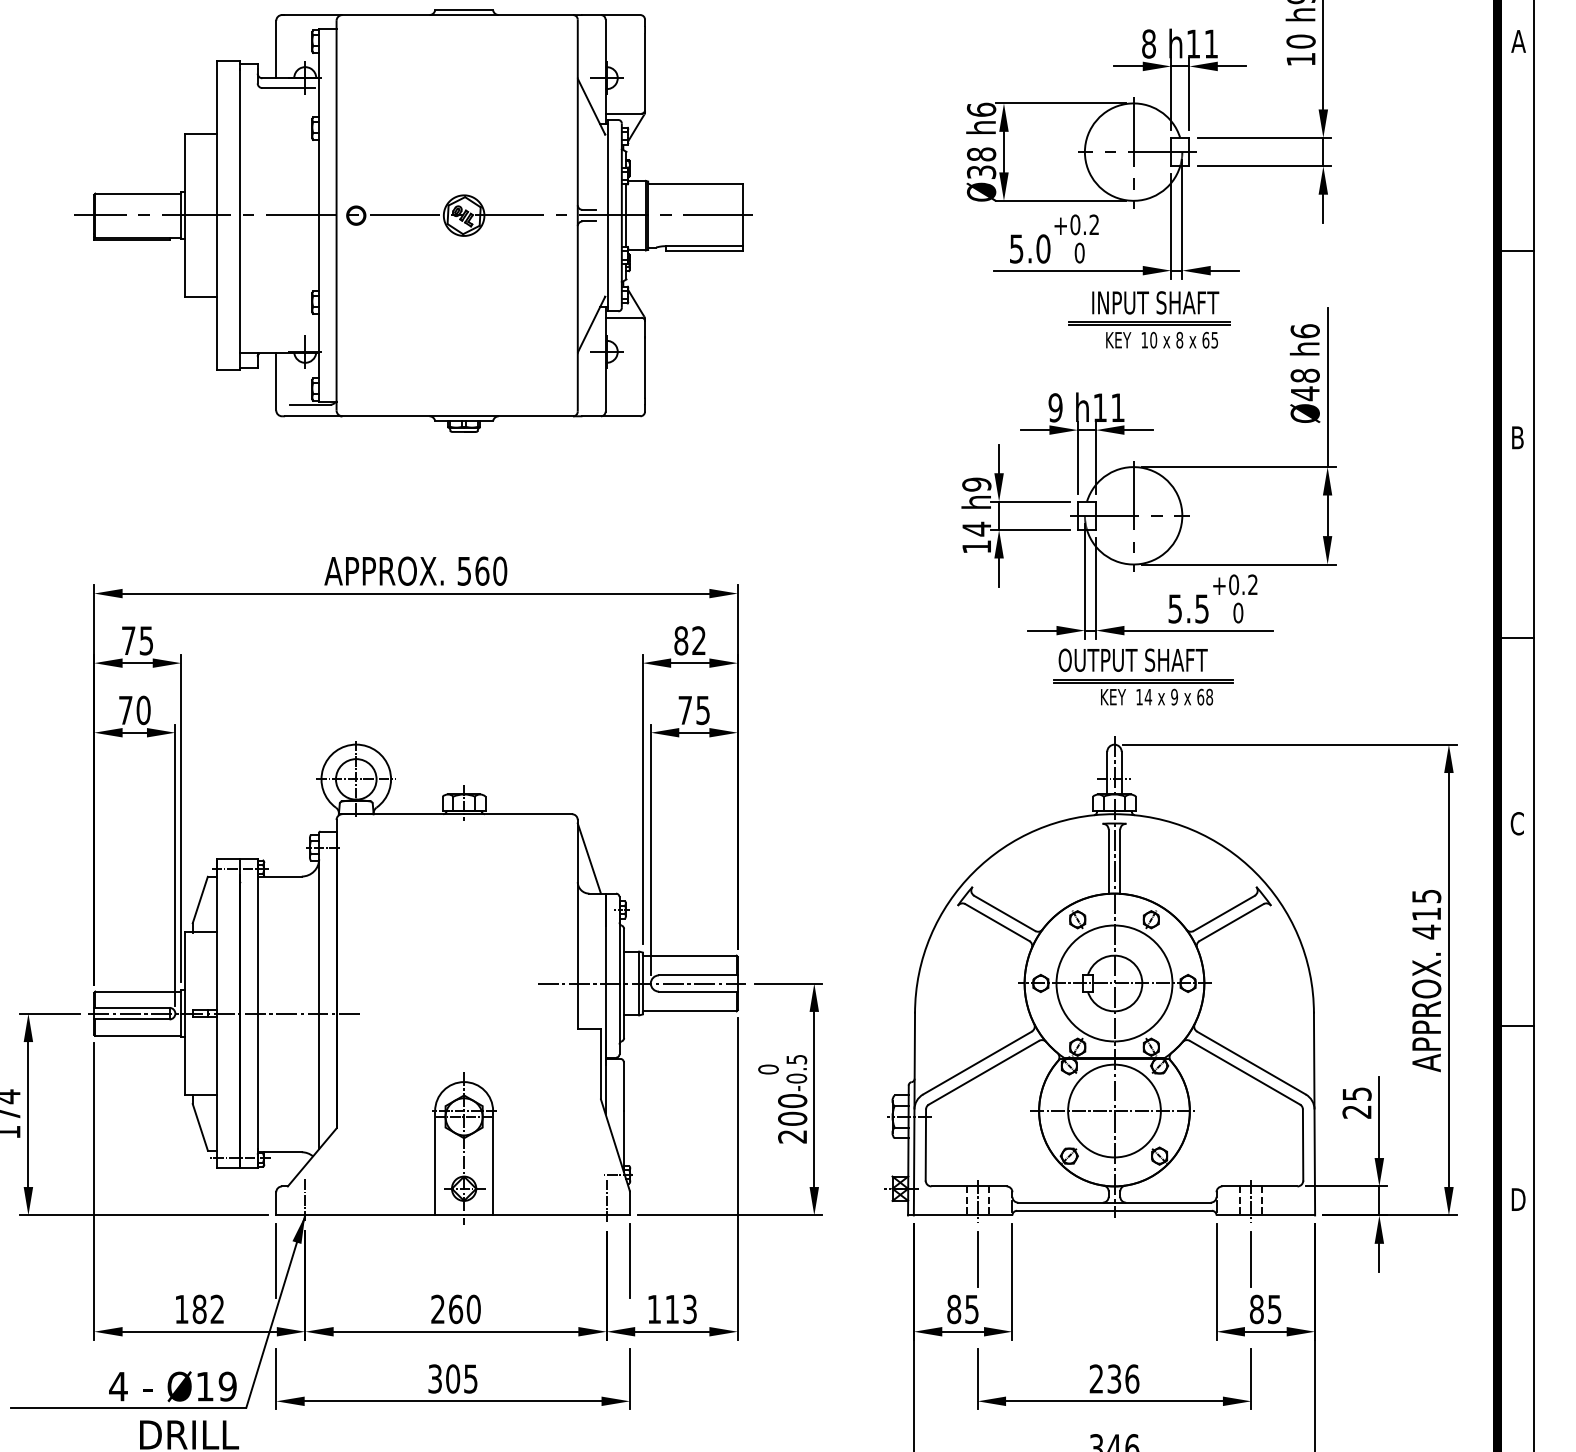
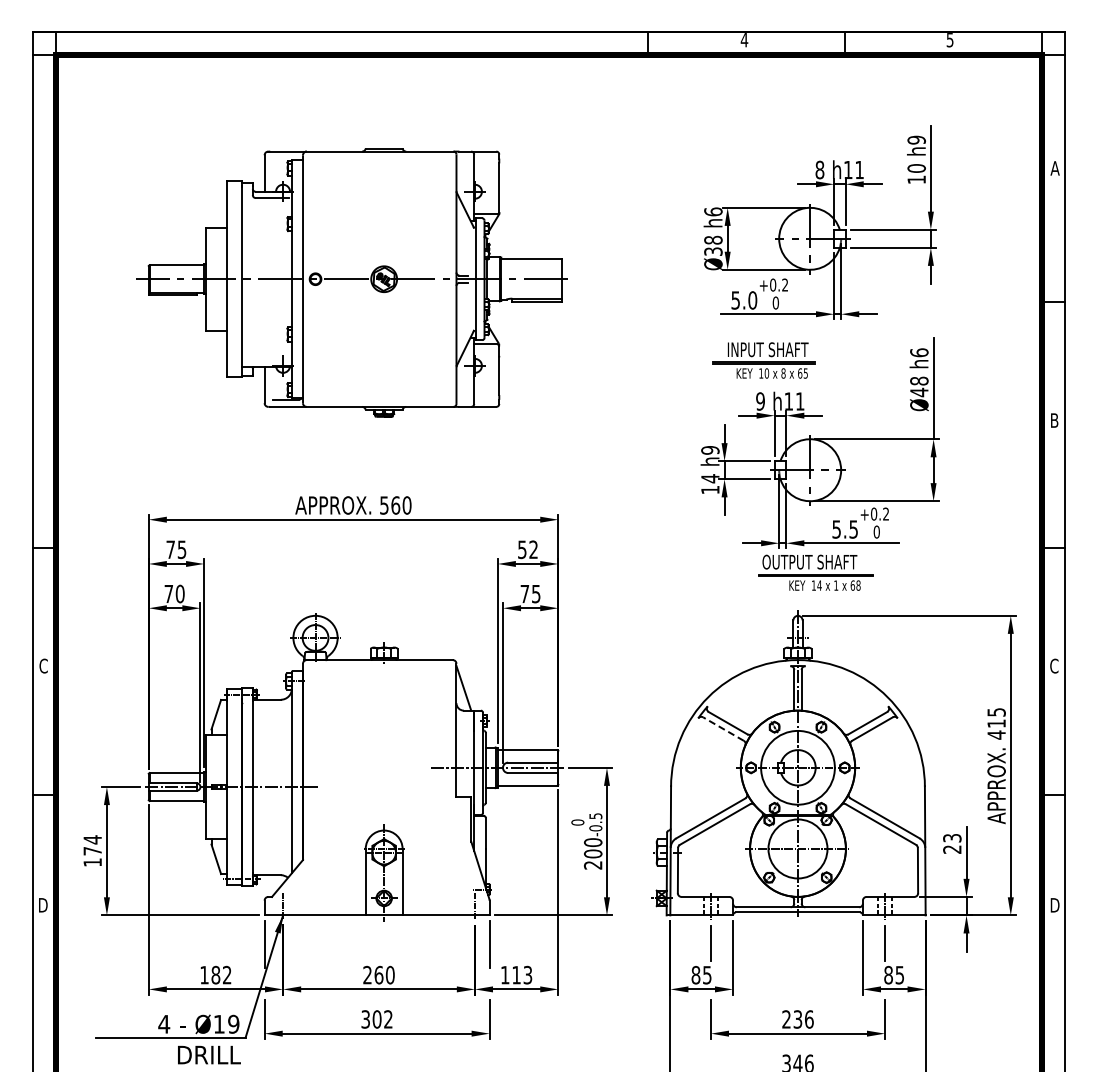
part: (1148, 319) -> (763, 360), moved
text: (681, 640) -> (522, 549), 82 -> 52
text: (1175, 696) -> (836, 585), 9 -> 1
line: (997, 921) -> (723, 728), solid -> dashed
text: (1355, 1094) -> (951, 838), 25 -> 23
text: (470, 1379) -> (388, 1019), 305 -> 302

